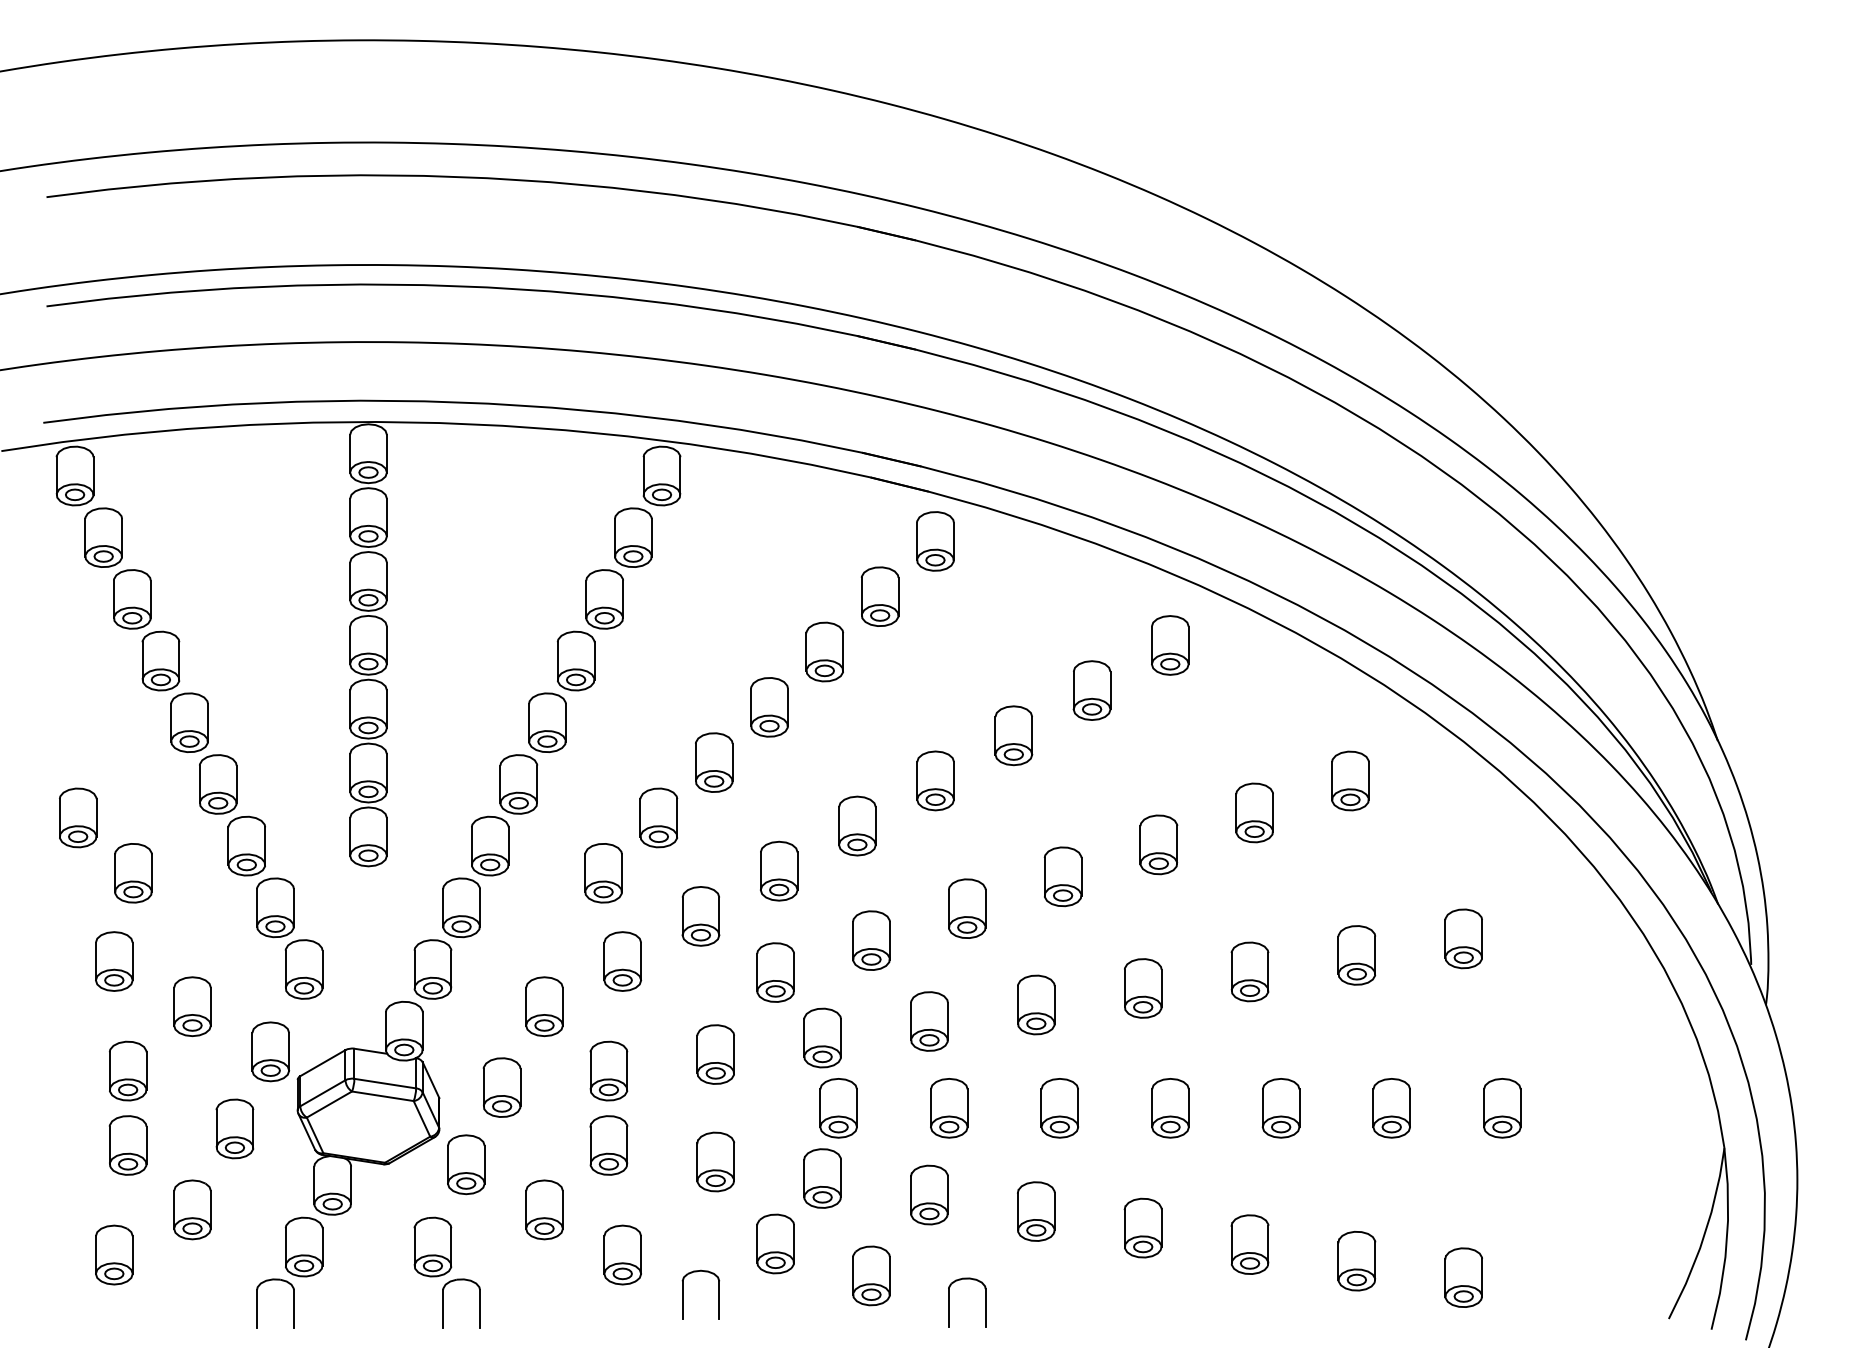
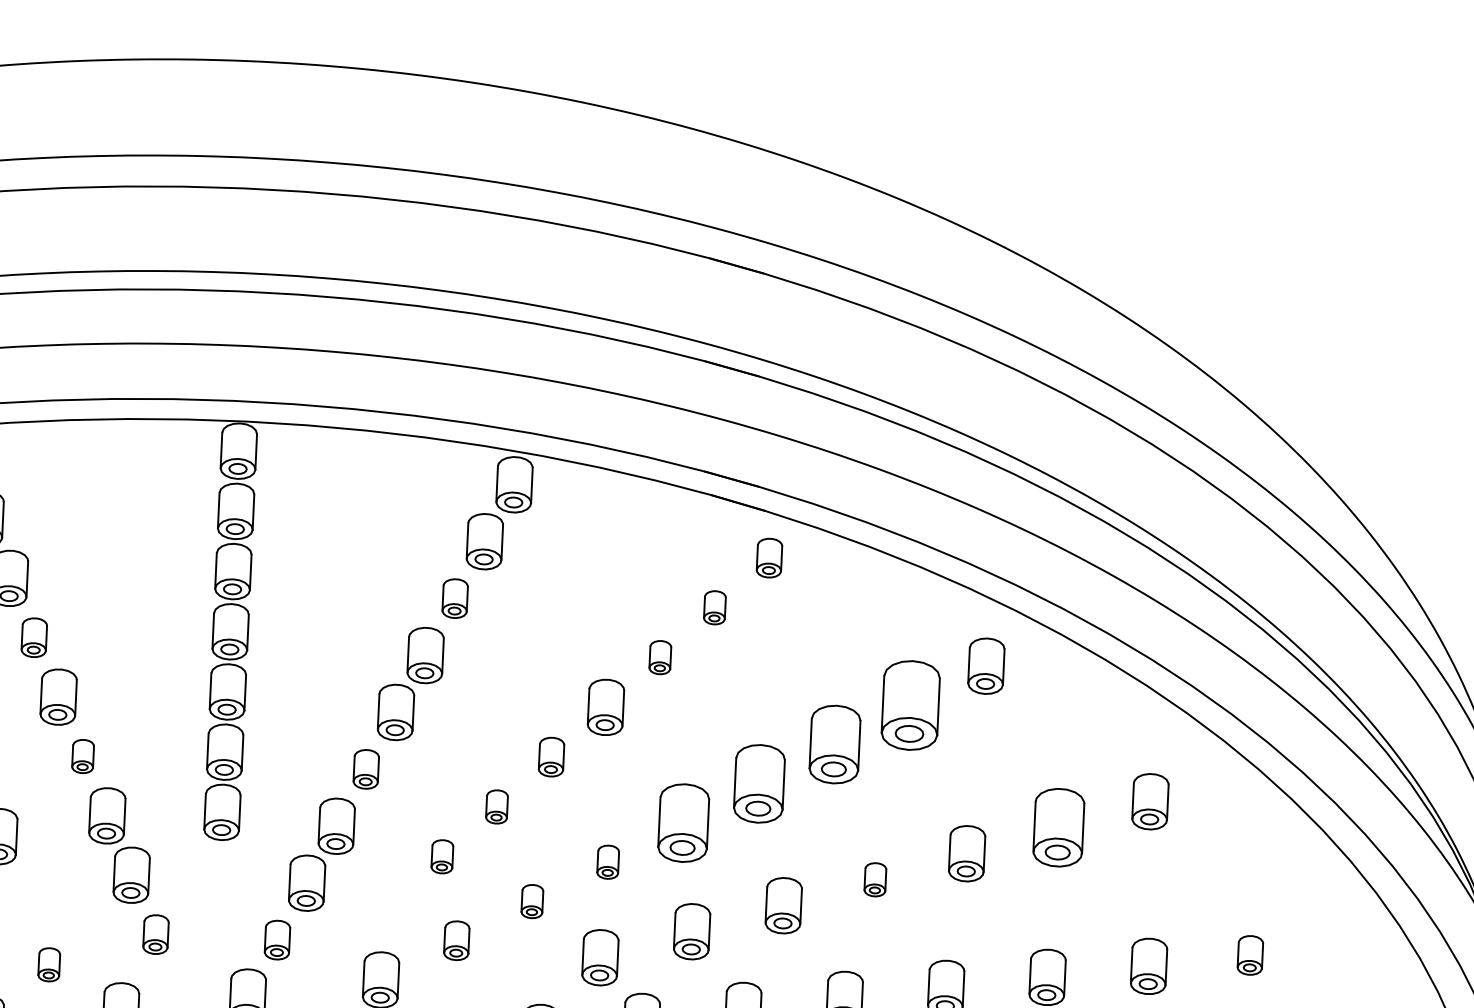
part: (935, 541) -> (769, 558), size x0.7
part: (879, 596) -> (714, 607), size x0.6
part: (604, 599) -> (455, 598), size x0.7
part: (824, 651) -> (660, 657), size x0.6
part: (160, 660) -> (33, 637), size x0.7
part: (1091, 690) -> (910, 705), size x1.6
part: (1013, 735) -> (834, 744), size x1.4
part: (714, 762) -> (551, 757), size x0.7
part: (935, 780) -> (759, 783), size x1.4
part: (218, 784) -> (83, 756), size x0.6
part: (518, 784) -> (366, 769), size x0.7
part: (1254, 812) -> (1058, 827), size x1.4
part: (658, 817) -> (496, 806), size x0.6
part: (857, 825) -> (683, 822), size x1.4
part: (779, 870) -> (608, 861), size x0.6
part: (603, 873) -> (442, 856), size x0.6
part: (1062, 876) -> (874, 879), size x0.6
part: (700, 916) -> (531, 901), size x0.6
part: (1463, 938) -> (1250, 955), size x0.7
part: (622, 961) -> (456, 940), size x0.7
part: (303, 969) -> (155, 934), size x0.7
part: (432, 969) -> (277, 940), size x0.7
part: (192, 1006) -> (49, 964), size x0.6

